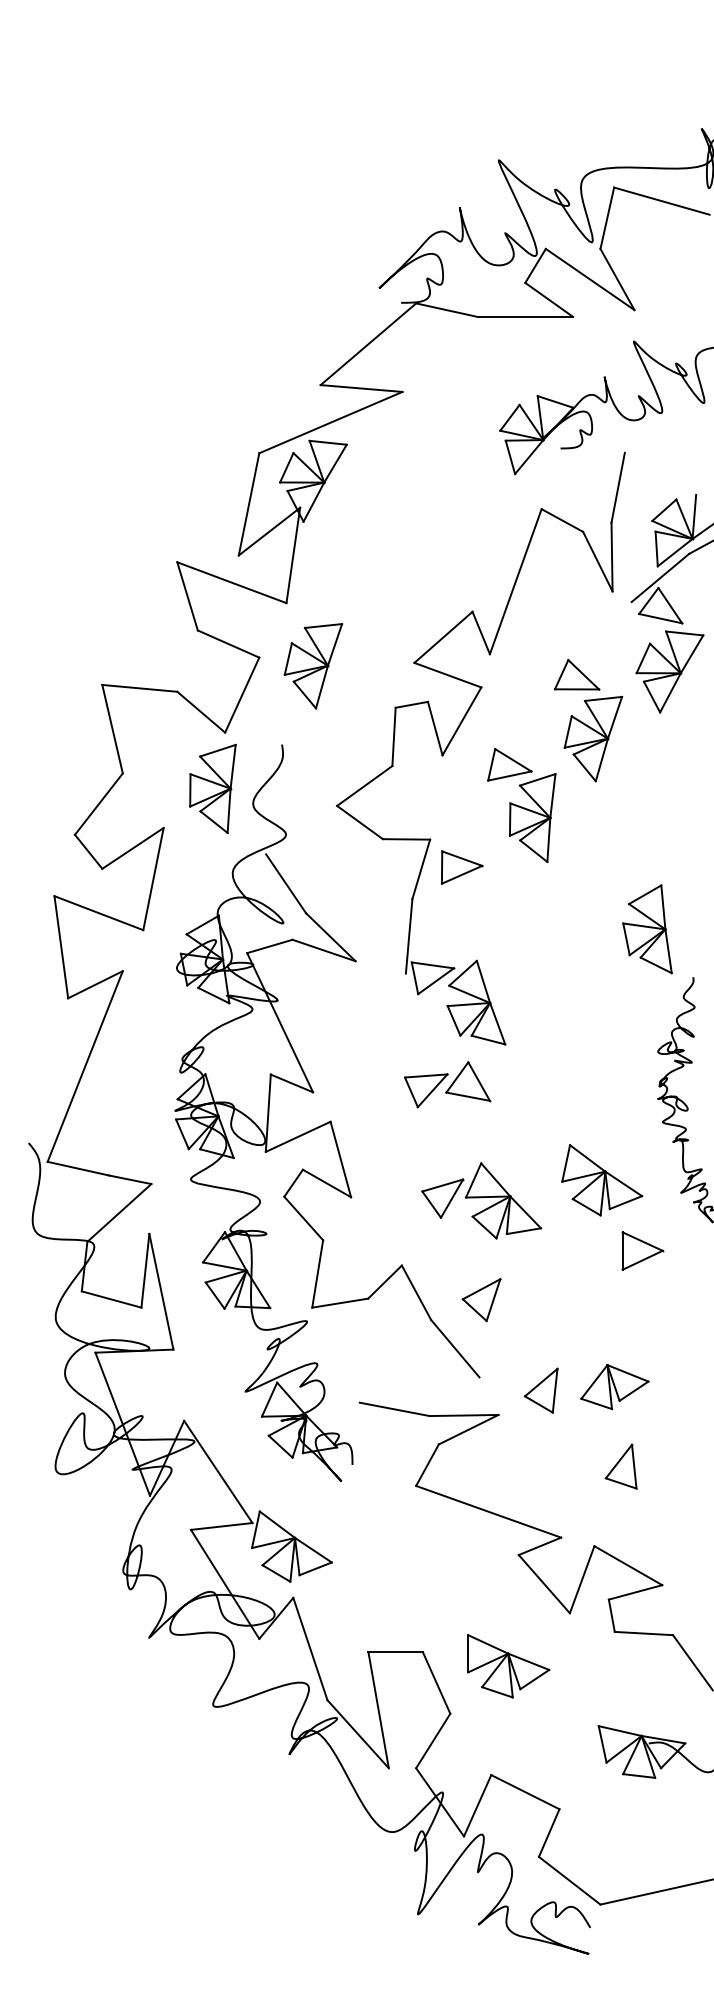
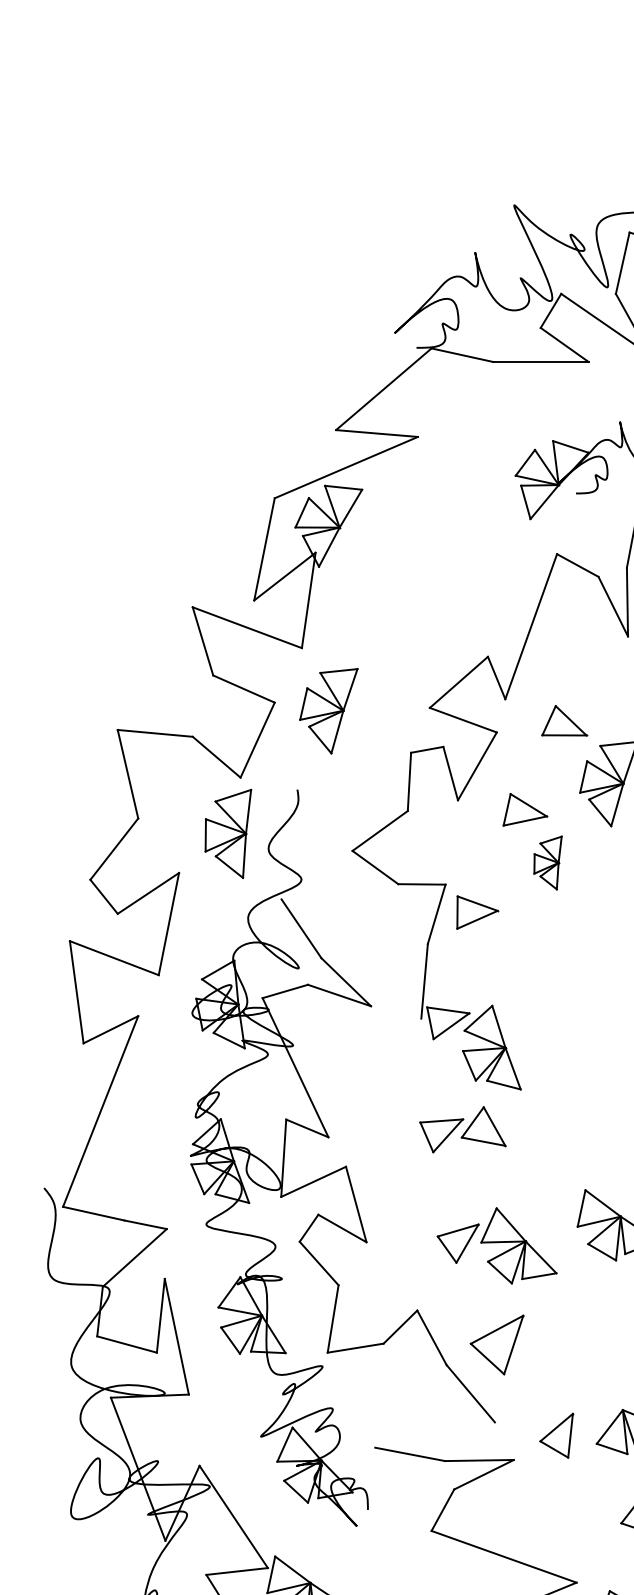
part: (577, 674) -> (564, 720), moved
part: (532, 817) -> (547, 862), size x0.6
part: (481, 1300) -> (496, 1345), size x1.4

